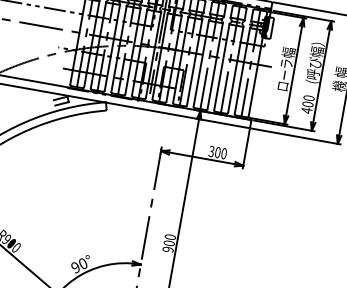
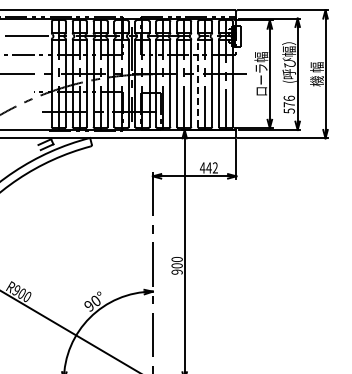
line: (222, 67) -> (198, 83), solid -> dashed
text: (307, 104) -> (288, 104), 400 -> 576
text: (217, 152) -> (208, 167), 300 -> 442

